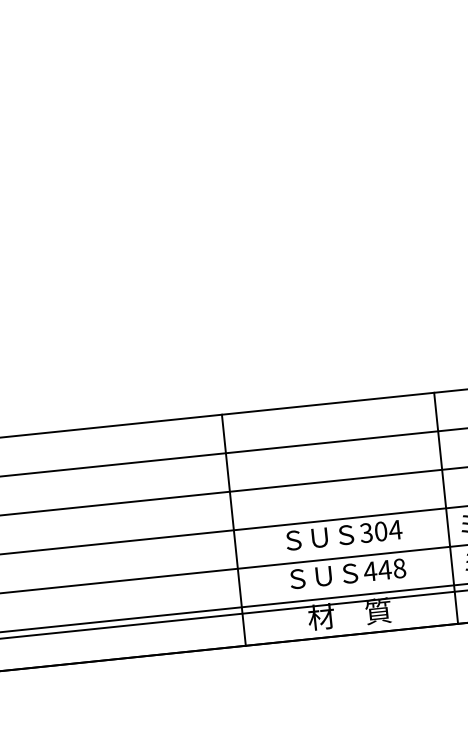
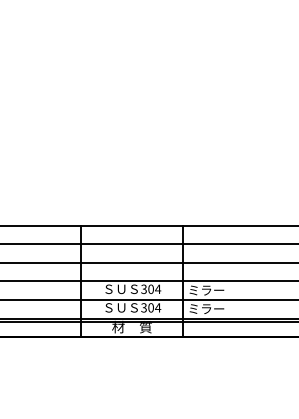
text: (383, 569) -> (150, 307), 448 -> 304

